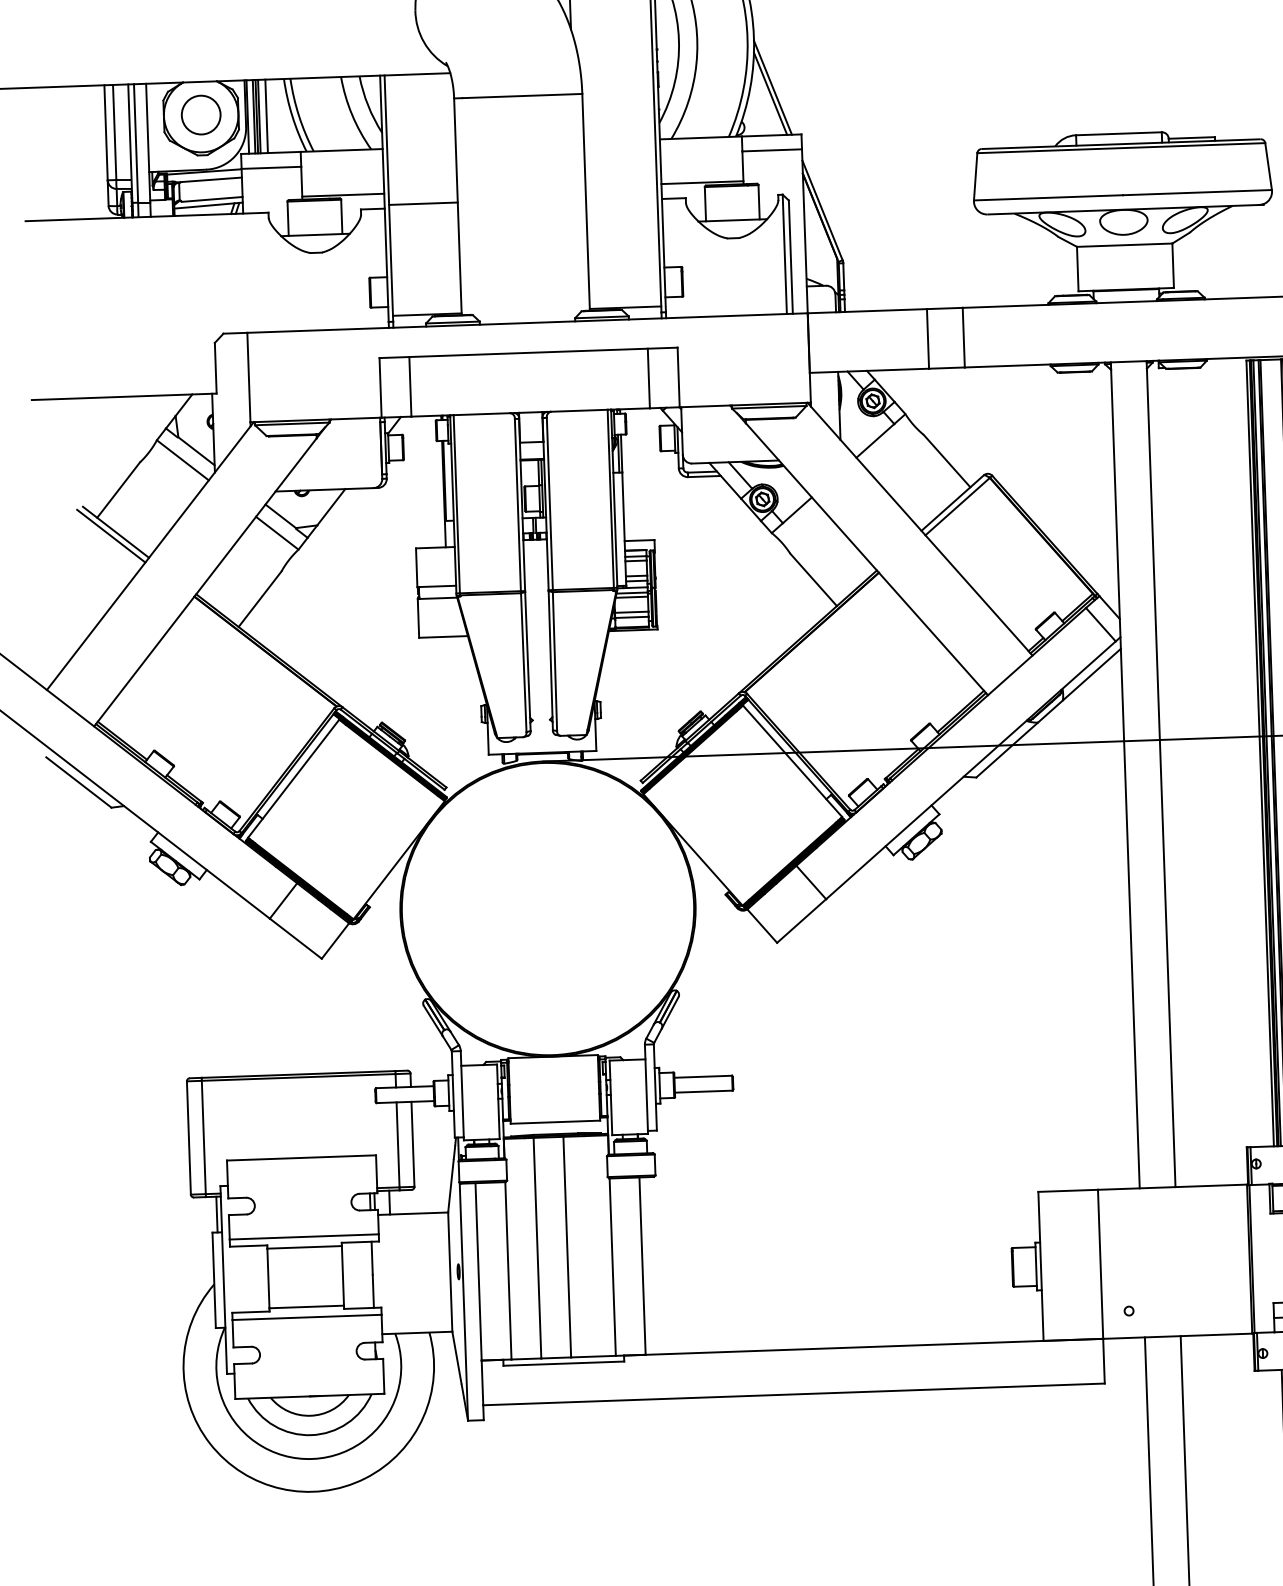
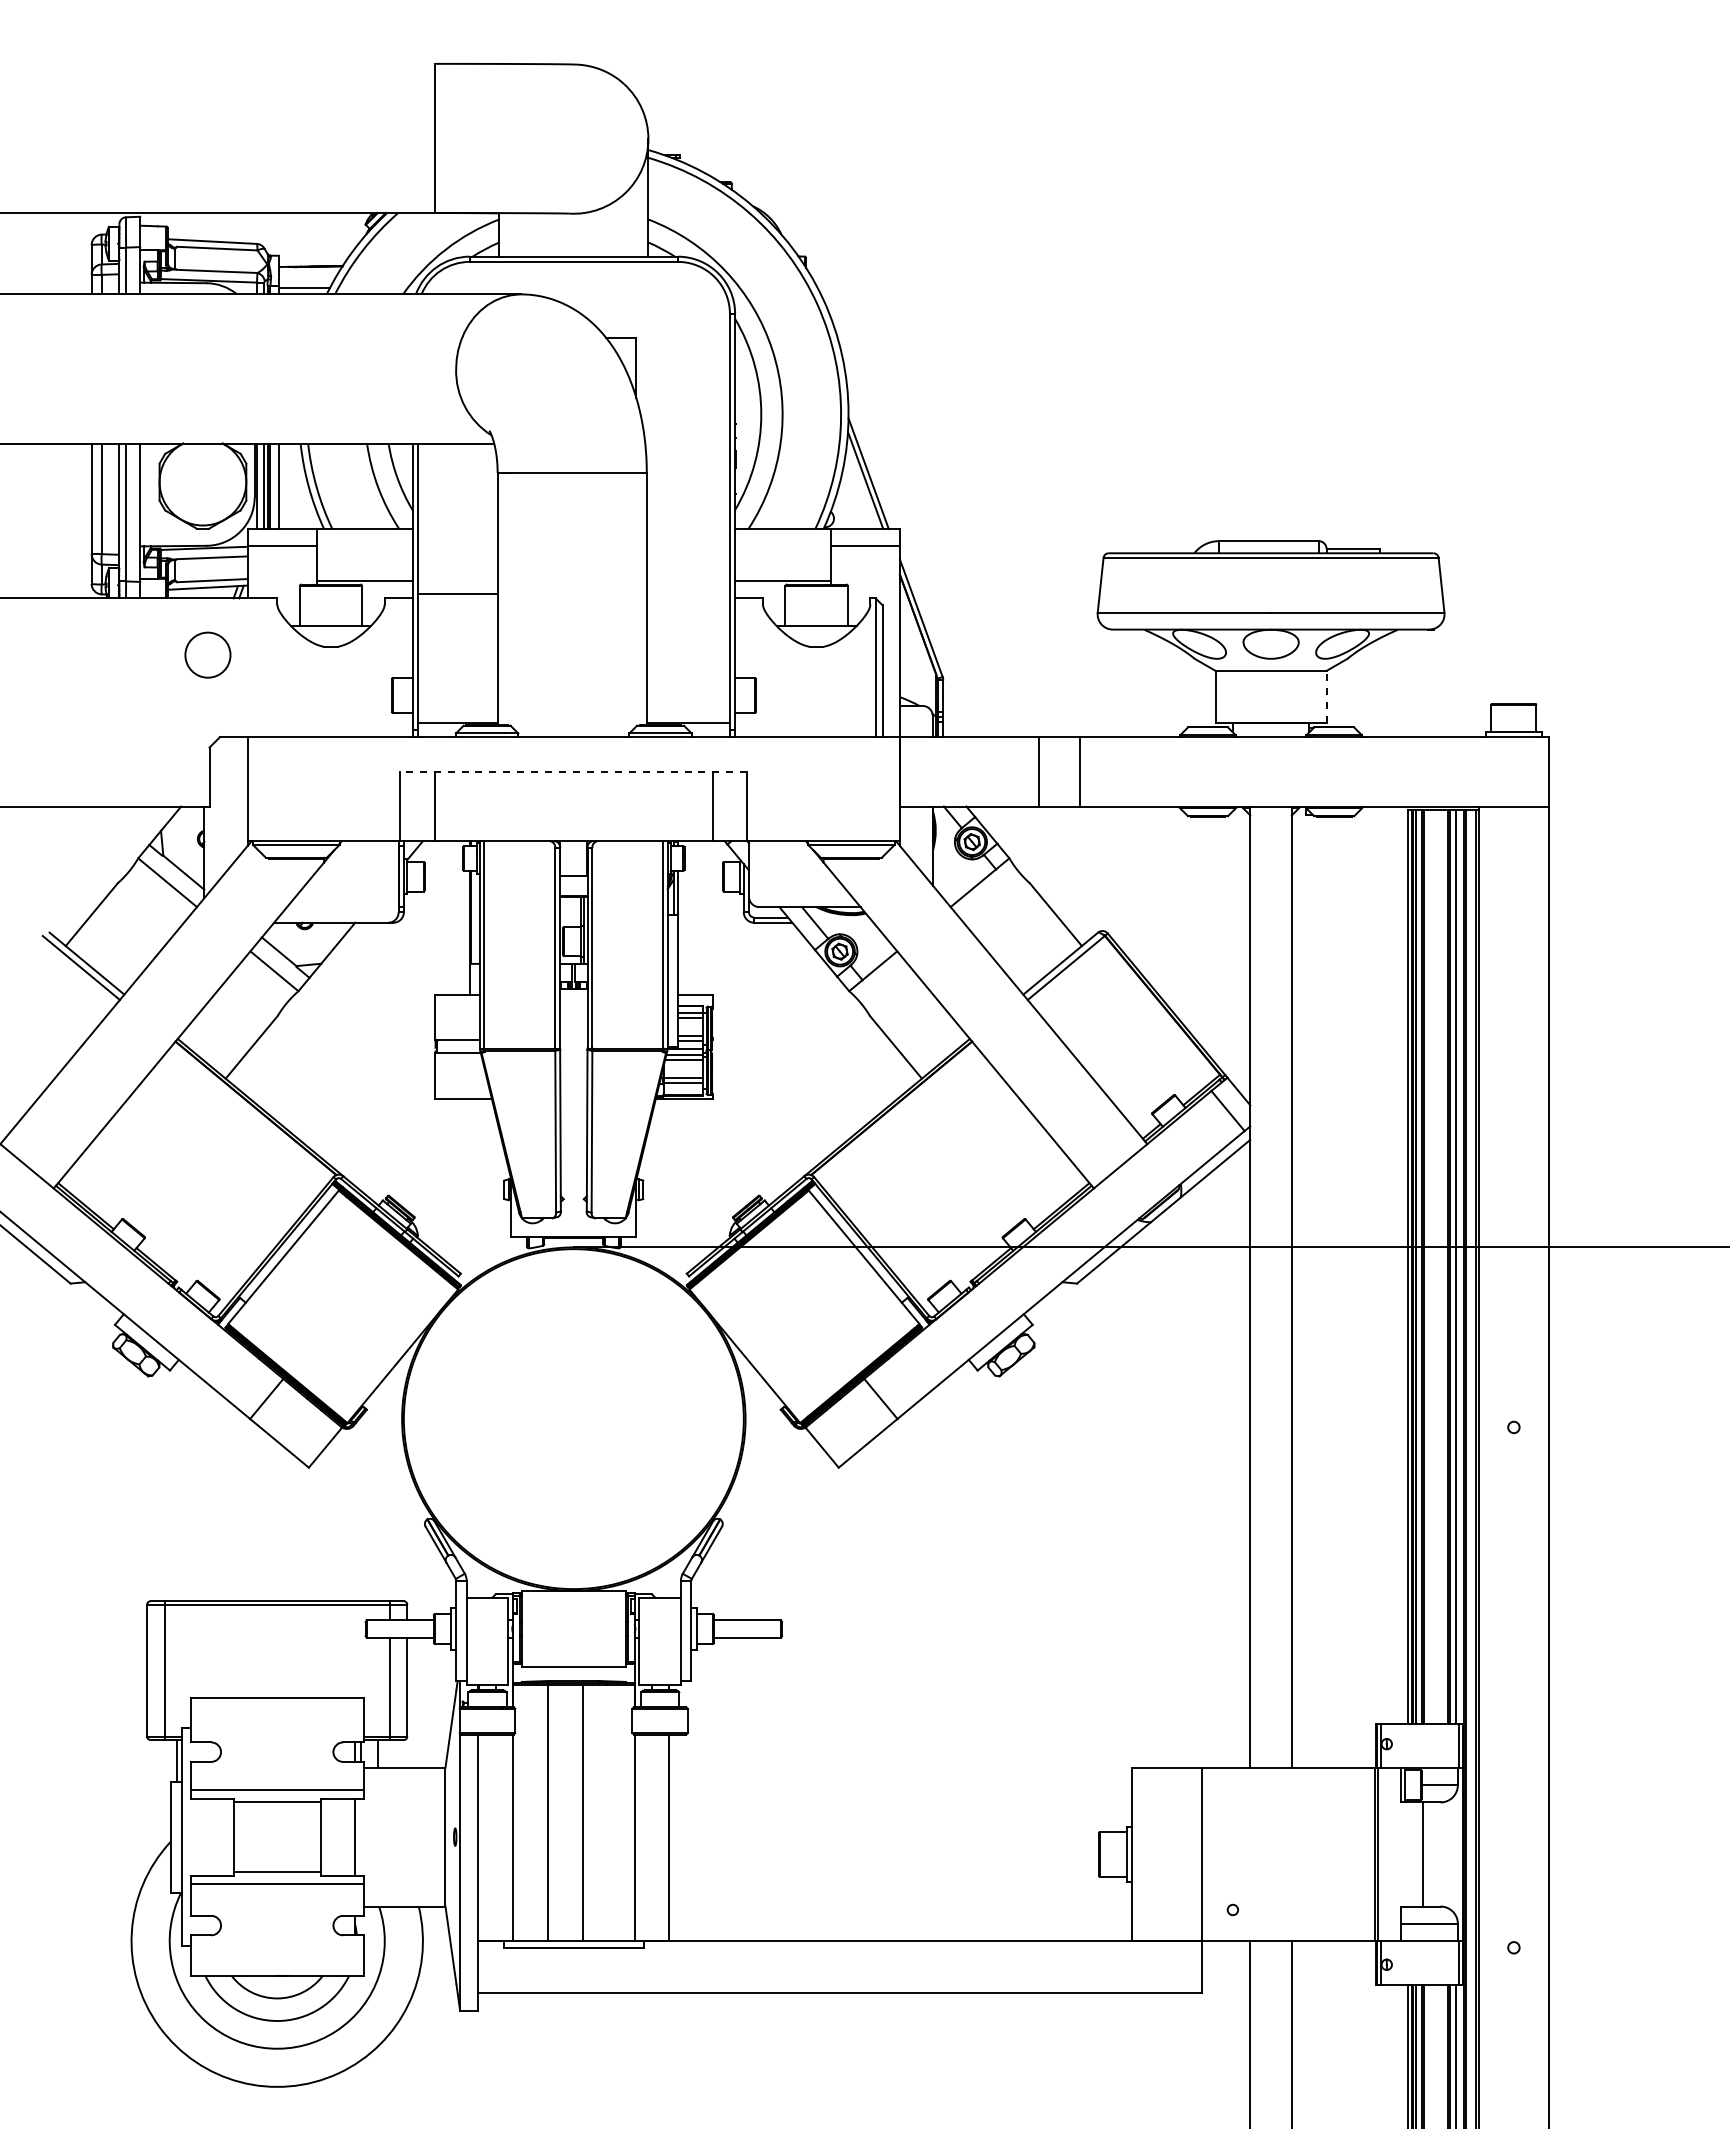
circle: (200, 114) -> (207, 654), moved
line: (1173, 265) -> (1326, 696), solid -> dashed
line: (528, 352) -> (573, 771), solid -> dashed

